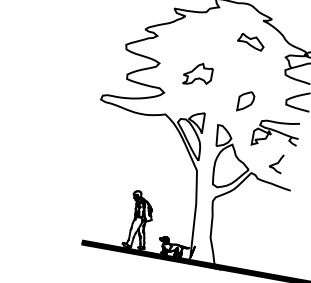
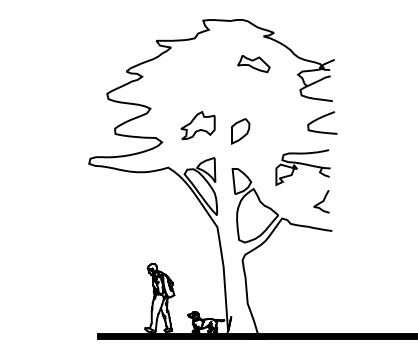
part: (197, 74) -> (197, 125), moved
part: (245, 101) -> (240, 131), moved
curve: (276, 163) -> (321, 201), moved

